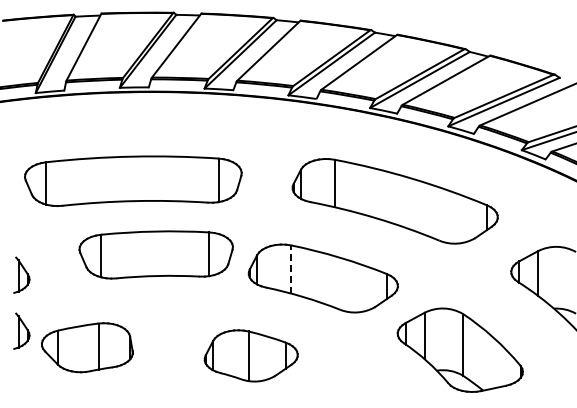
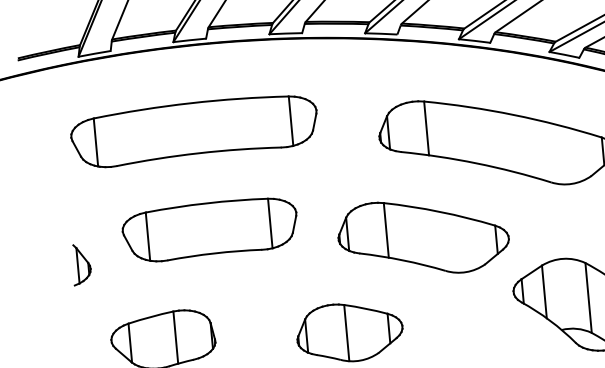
part: (133, 180) -> (194, 130), moved
part: (155, 254) -> (209, 229), moved
line: (291, 269) -> (386, 230), dashed -> solid
part: (21, 330) -> (86, 327), removed

